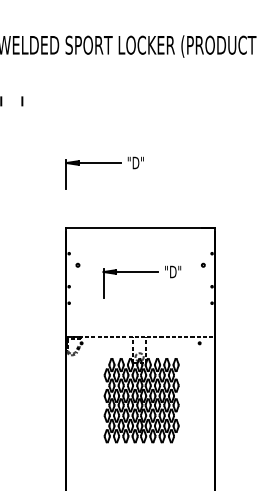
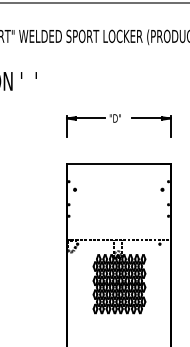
part: (187, 163) -> (151, 118), added
part: (141, 272) -> (119, 194), removed

